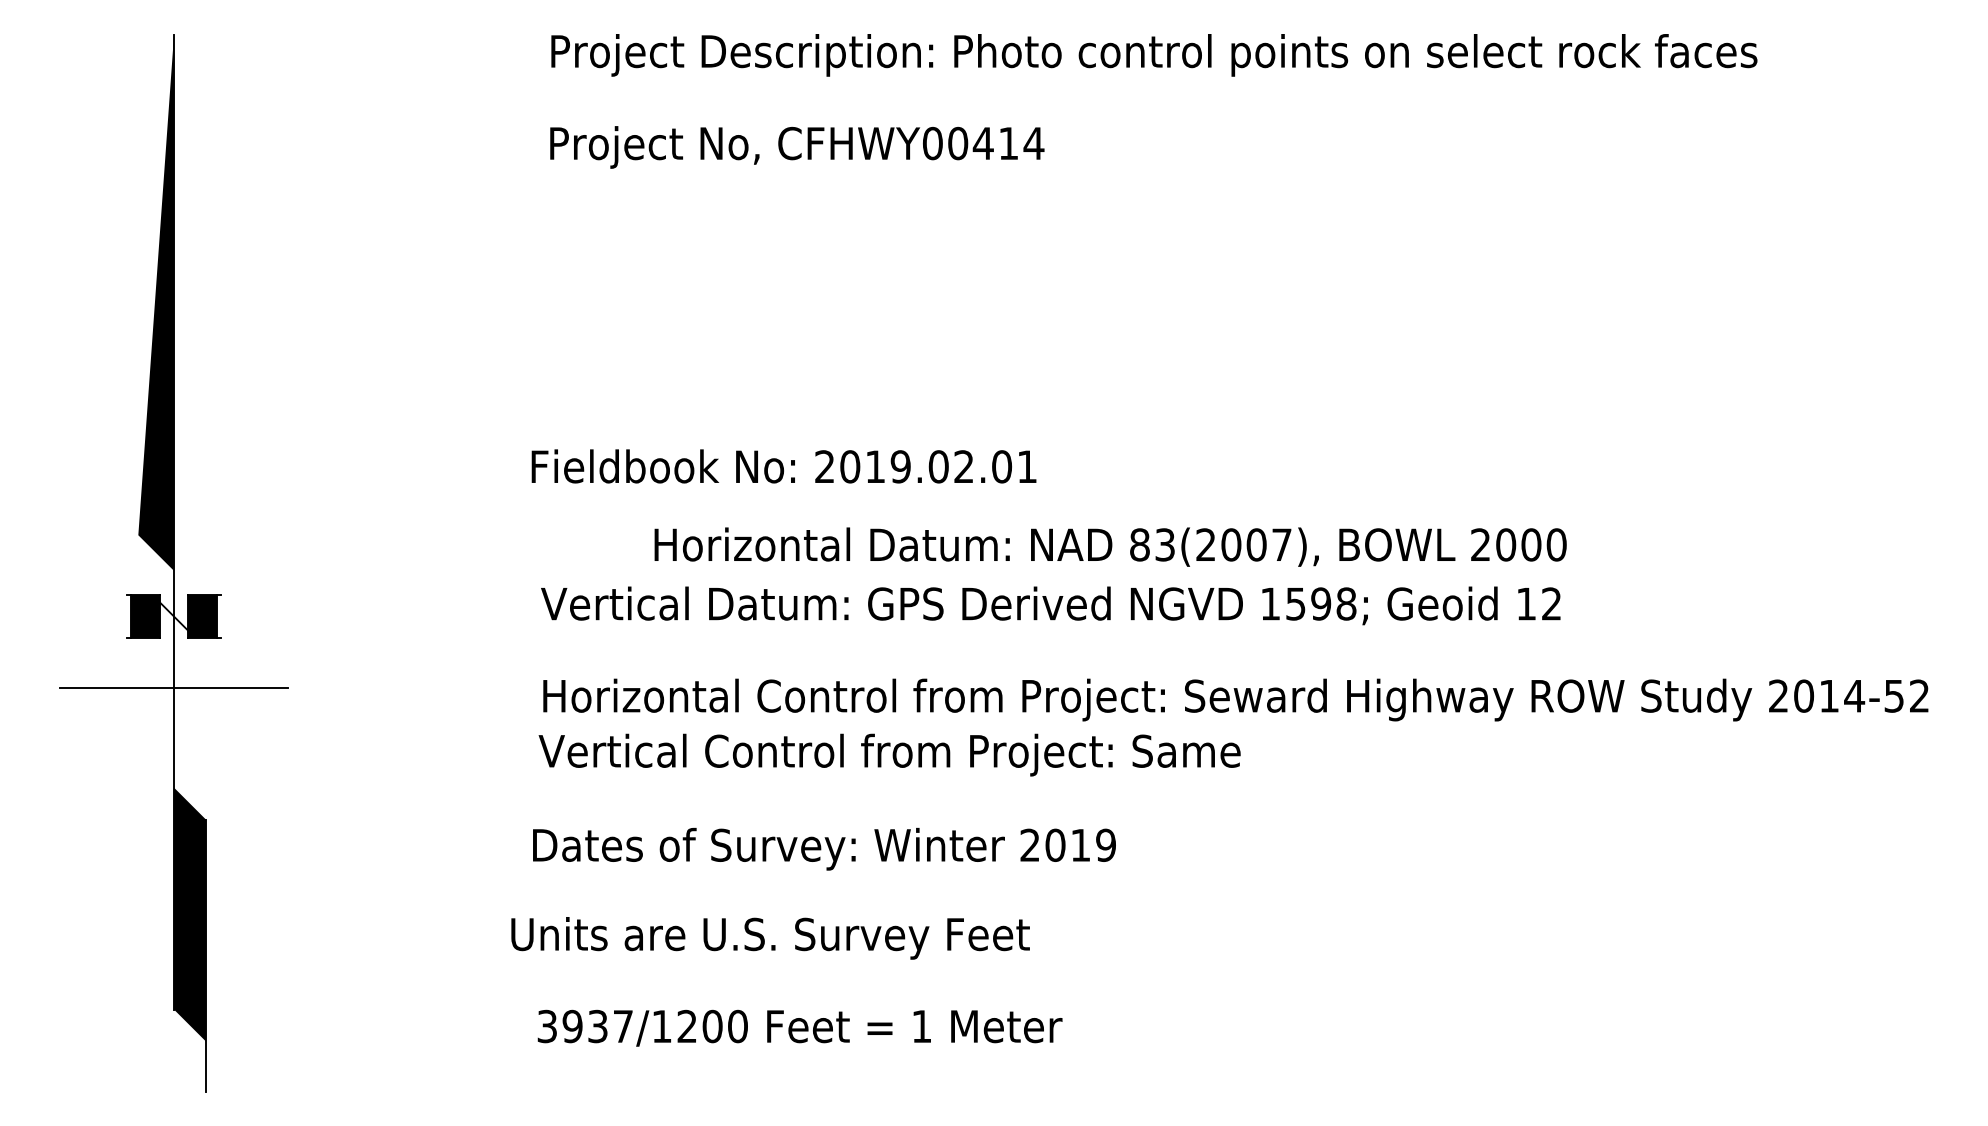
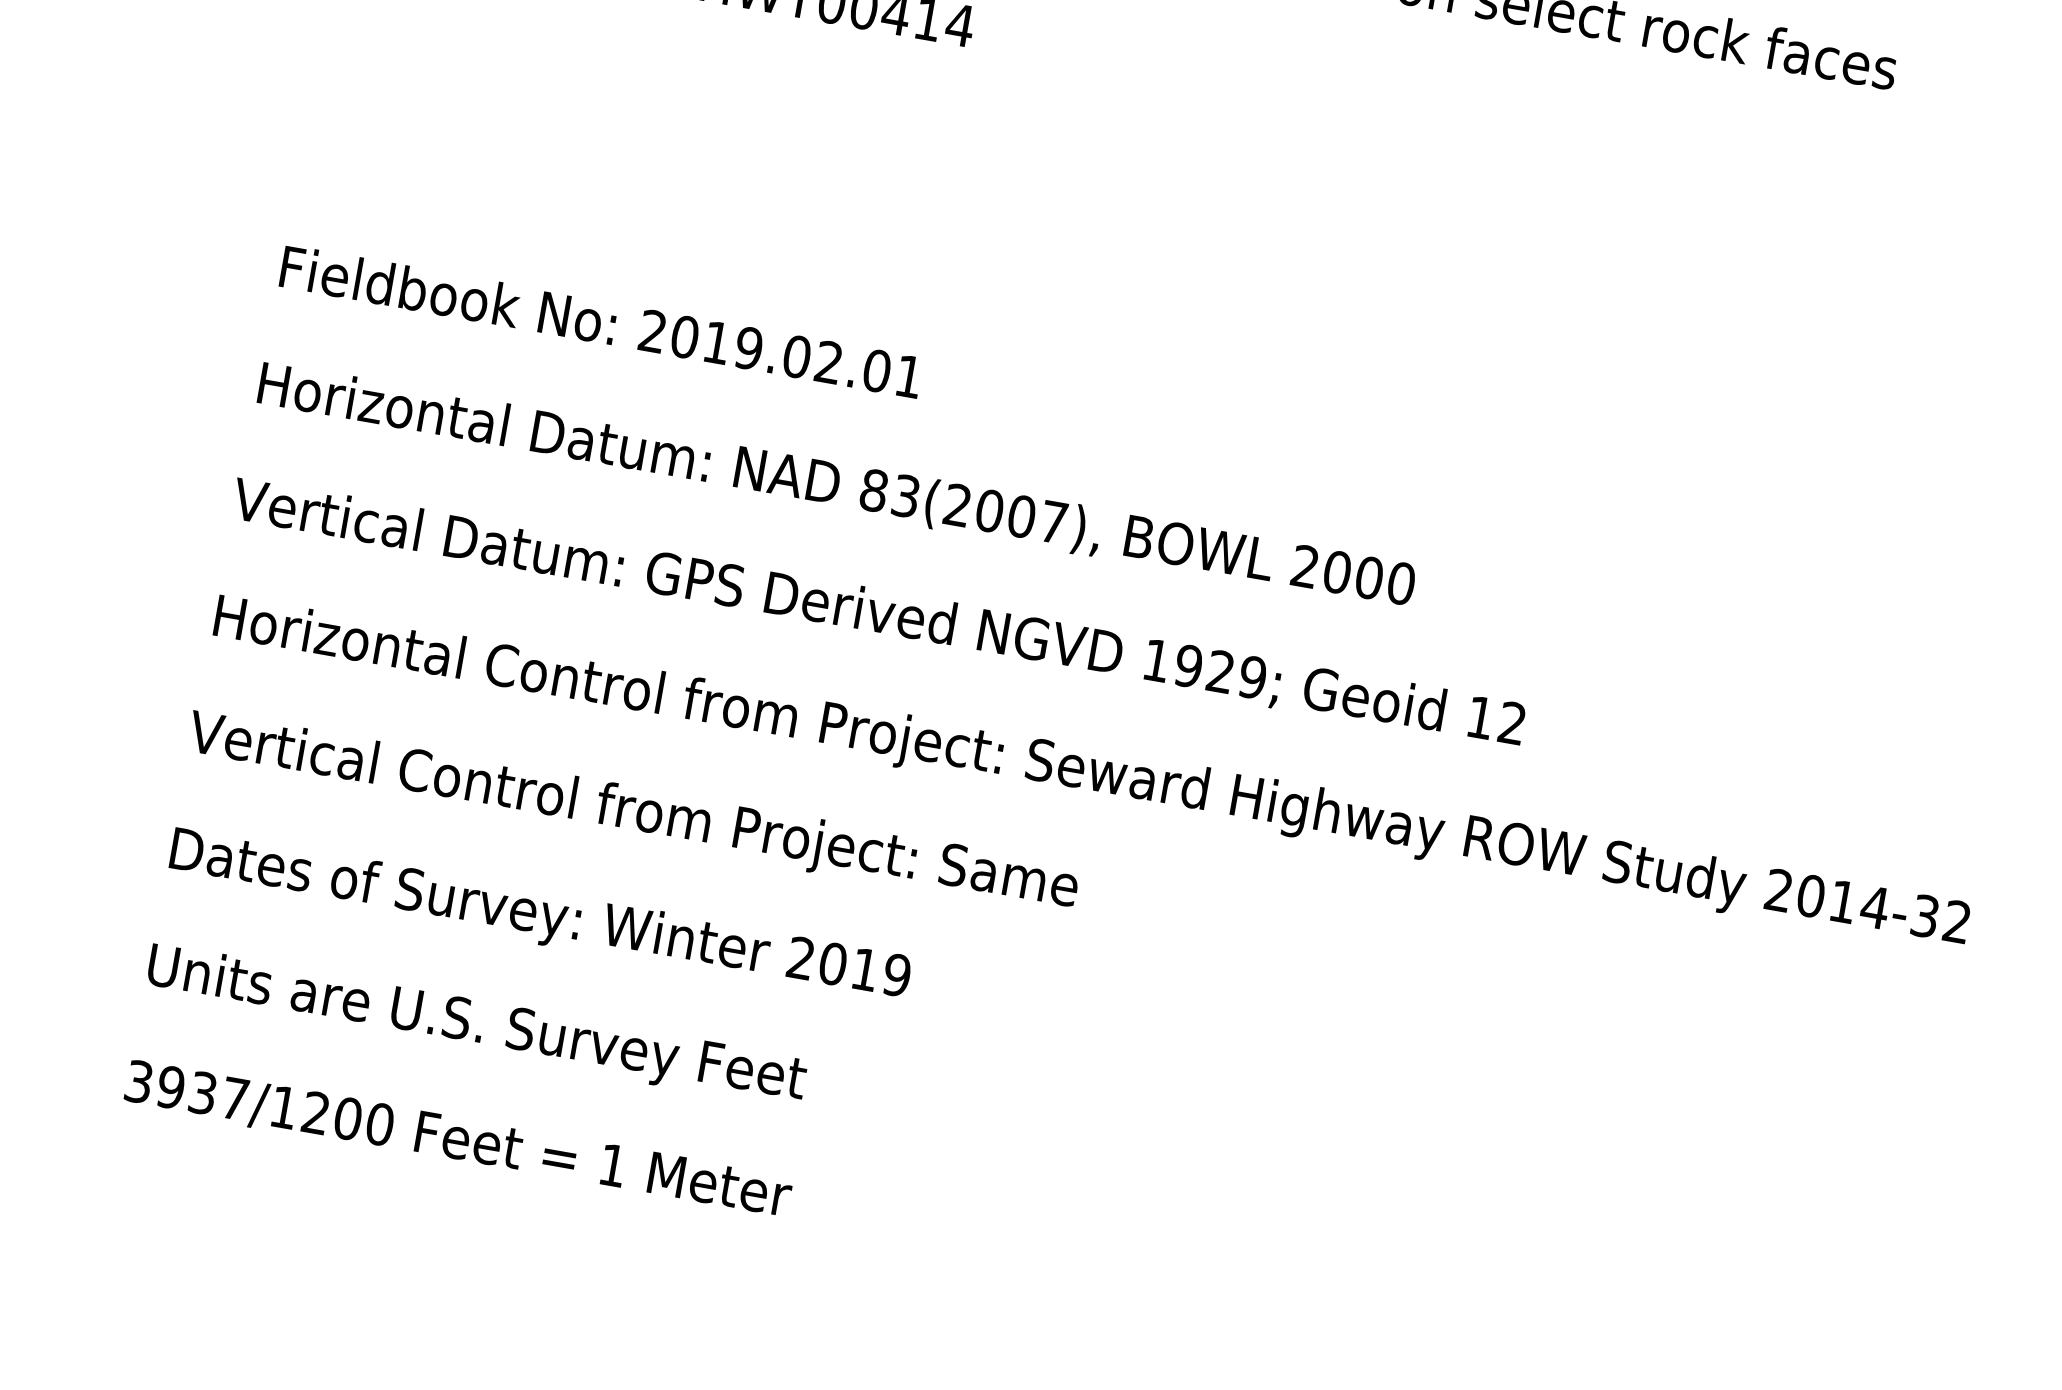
text: (783, 466) -> (600, 321), moved
text: (1110, 546) -> (836, 486), moved
text: (1320, 603) -> (1220, 671), 1598; -> 1929;
text: (1894, 695) -> (1925, 915), 2014-52 -> 2014-32
text: (889, 754) -> (632, 812), moved
text: (824, 848) -> (540, 916), moved
text: (770, 938) -> (476, 1026), moved
text: (799, 1027) -> (457, 1139), moved

